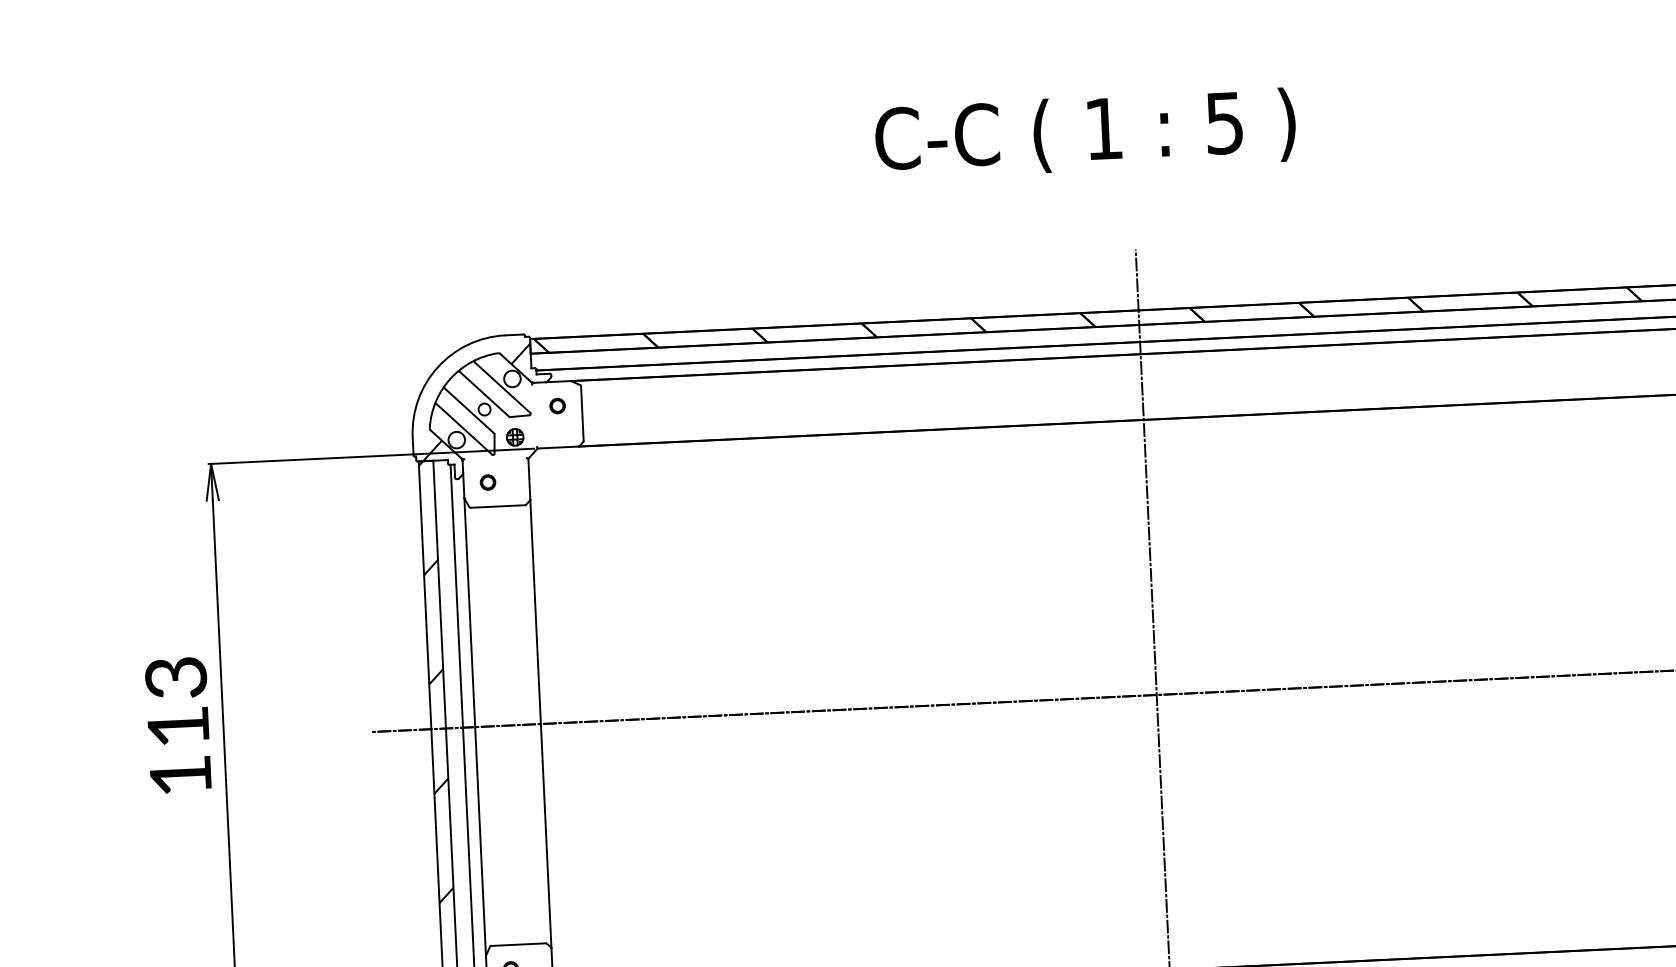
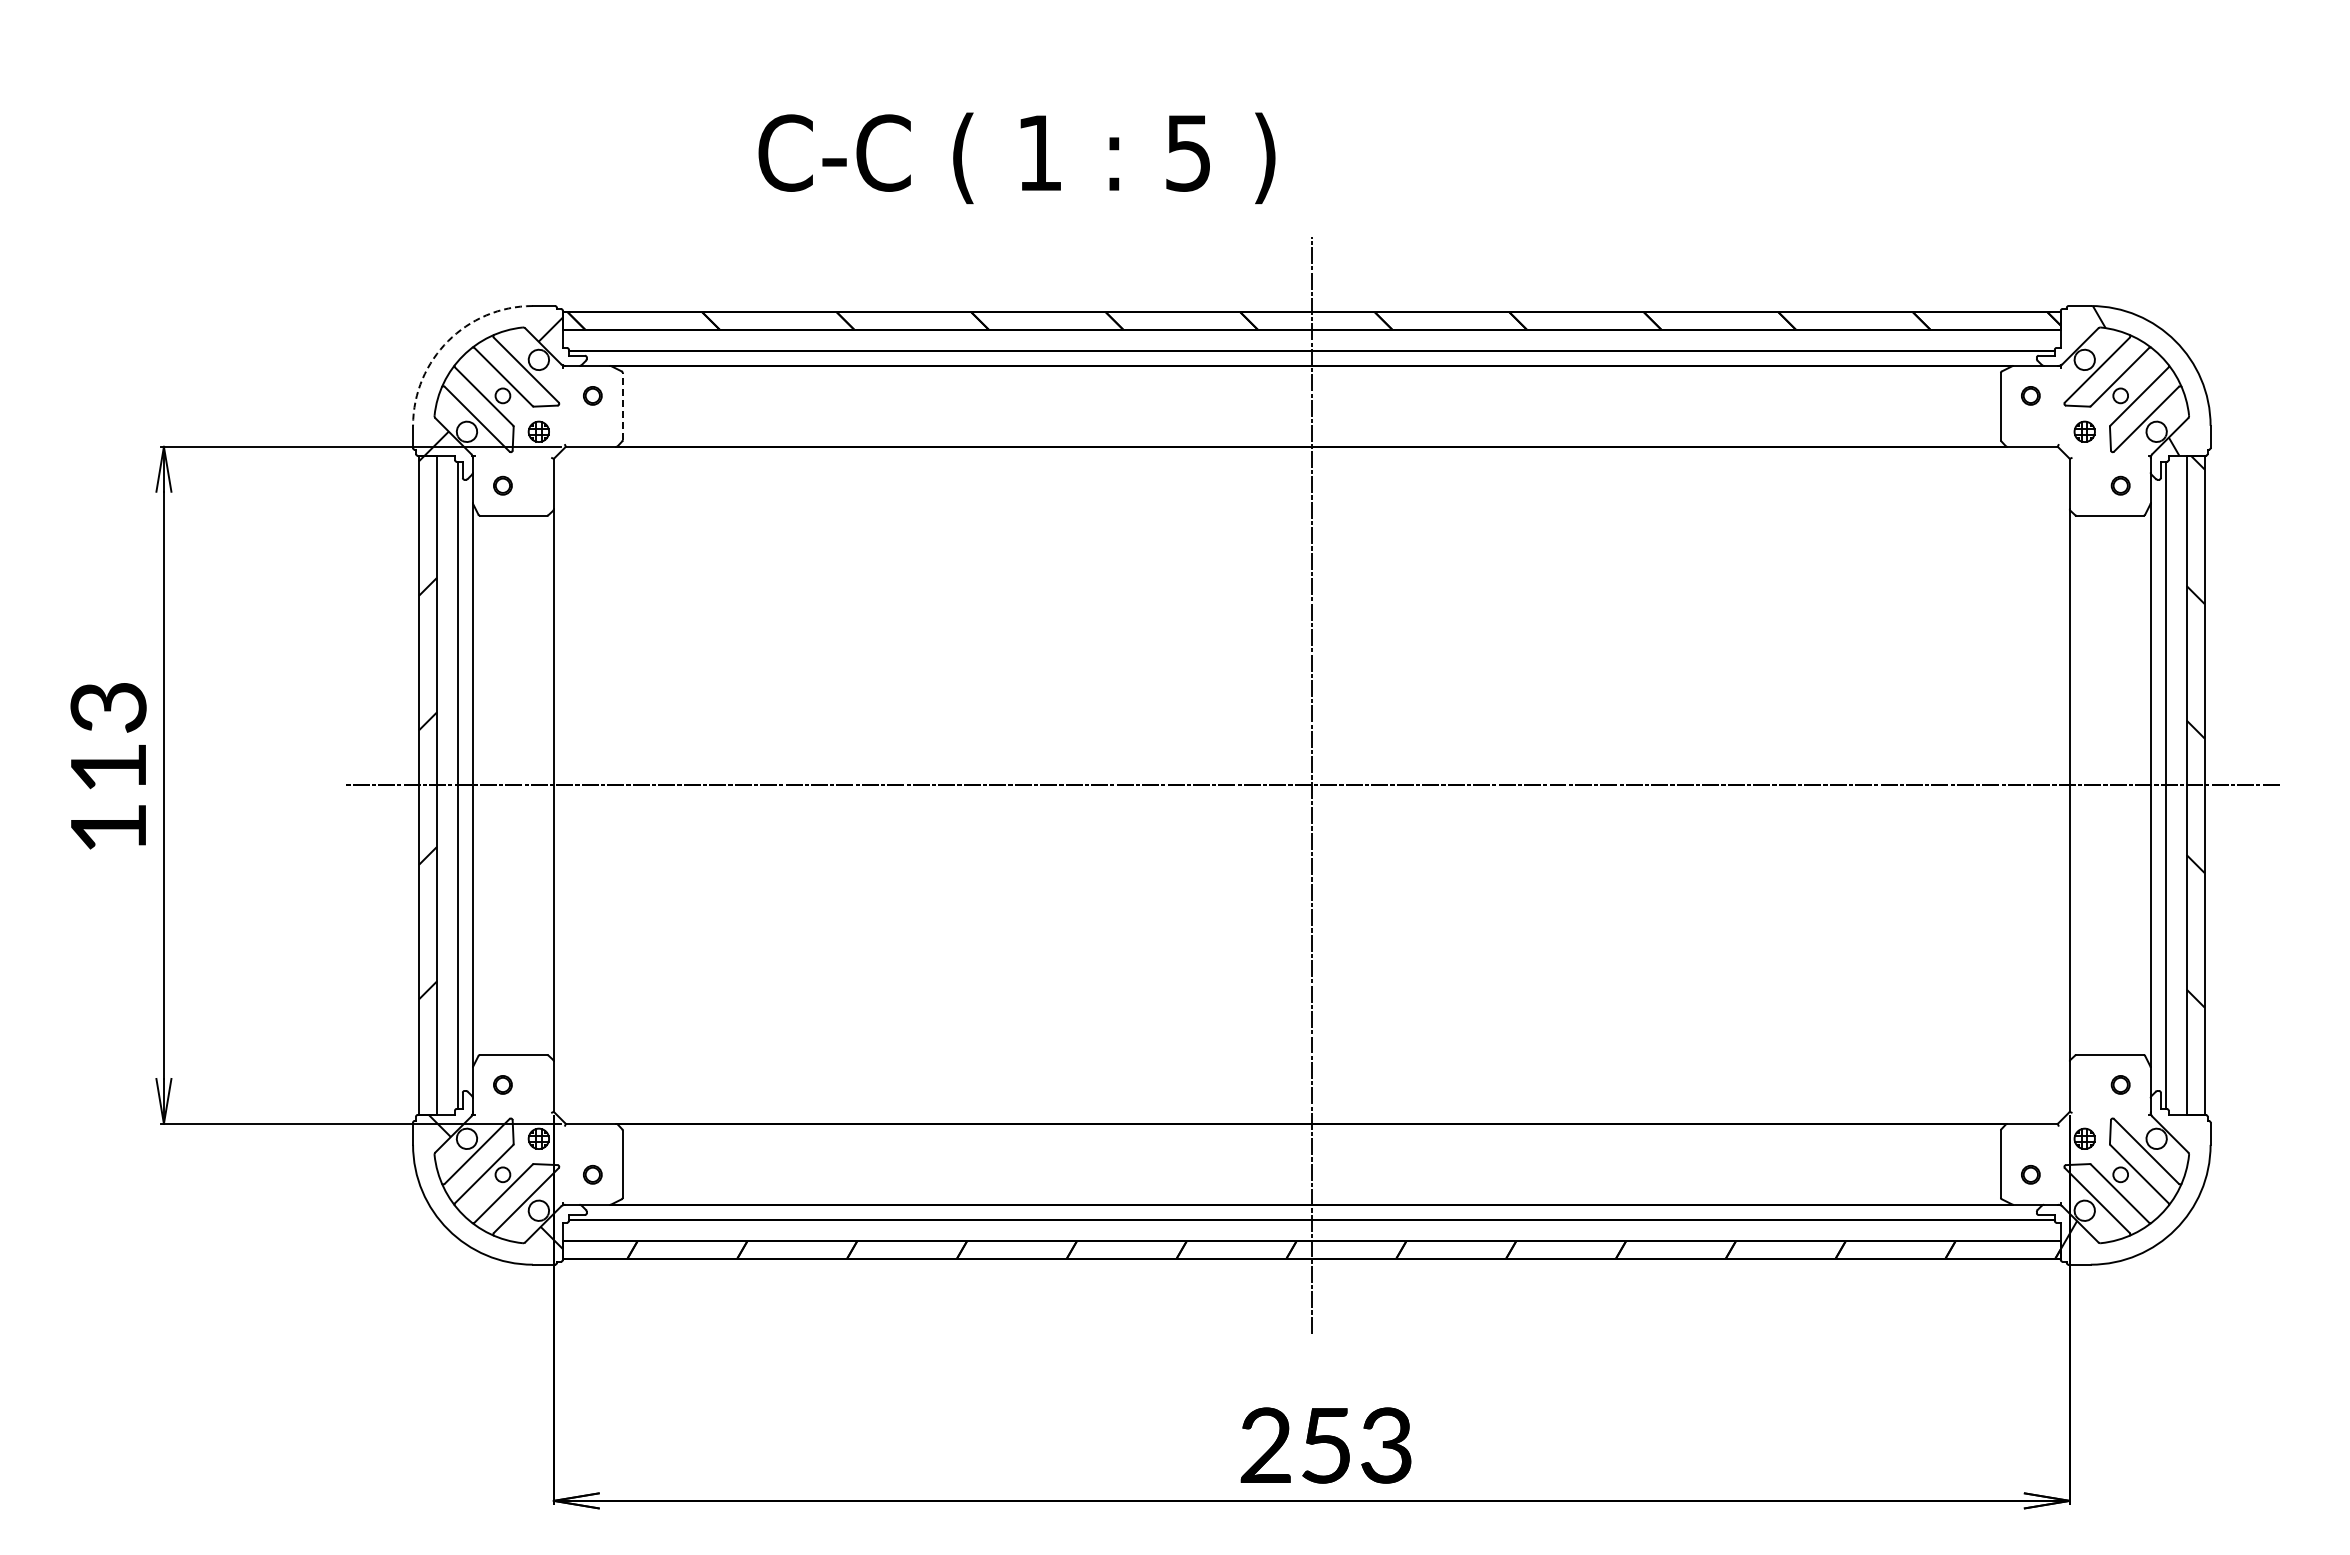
text: (1085, 134) -> (1016, 158), moved
arc: (438, 367) -> (448, 341), solid -> dashed
line: (582, 413) -> (622, 406), solid -> dashed

